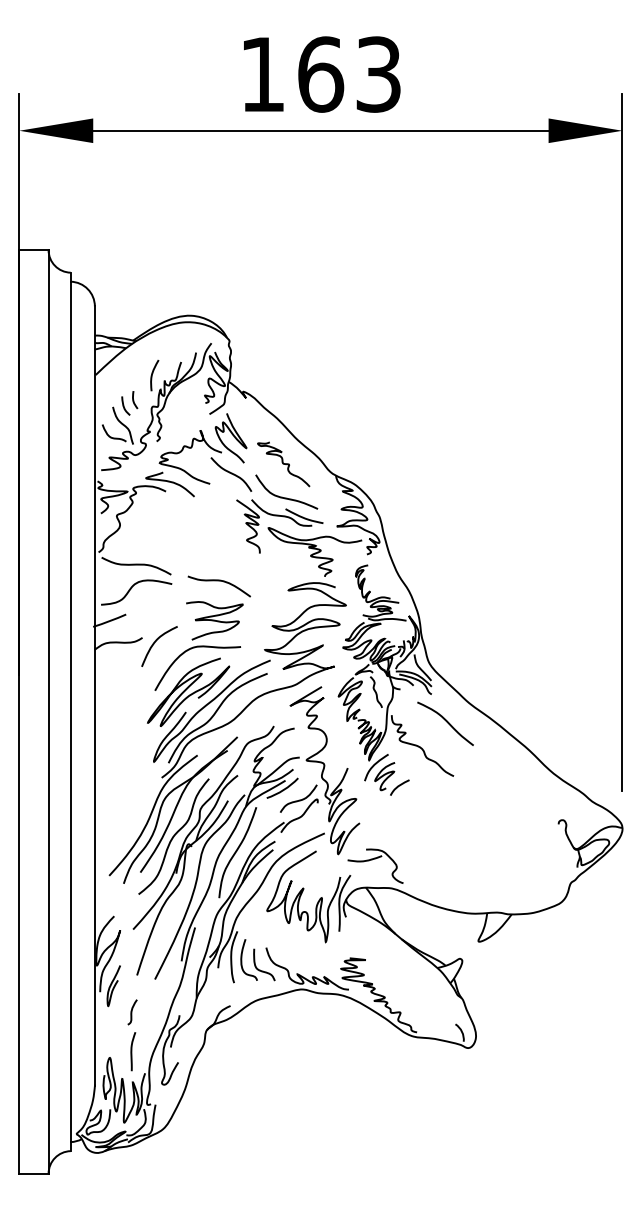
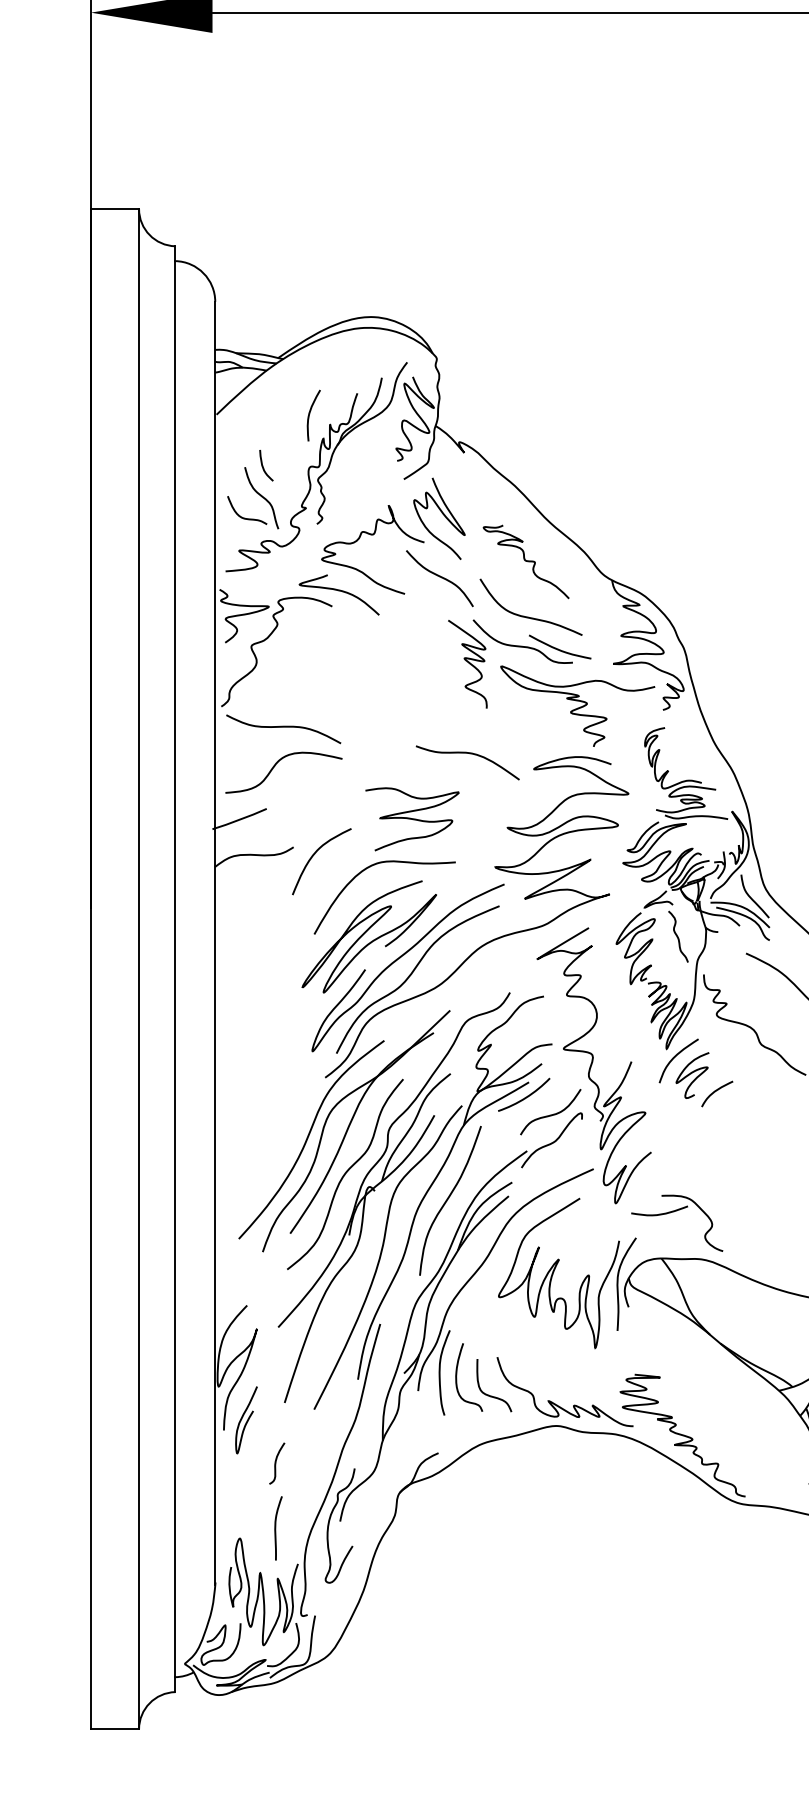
curve: (134, 400) -> (280, 456), removed
curve: (218, 581) -> (466, 754), moved

